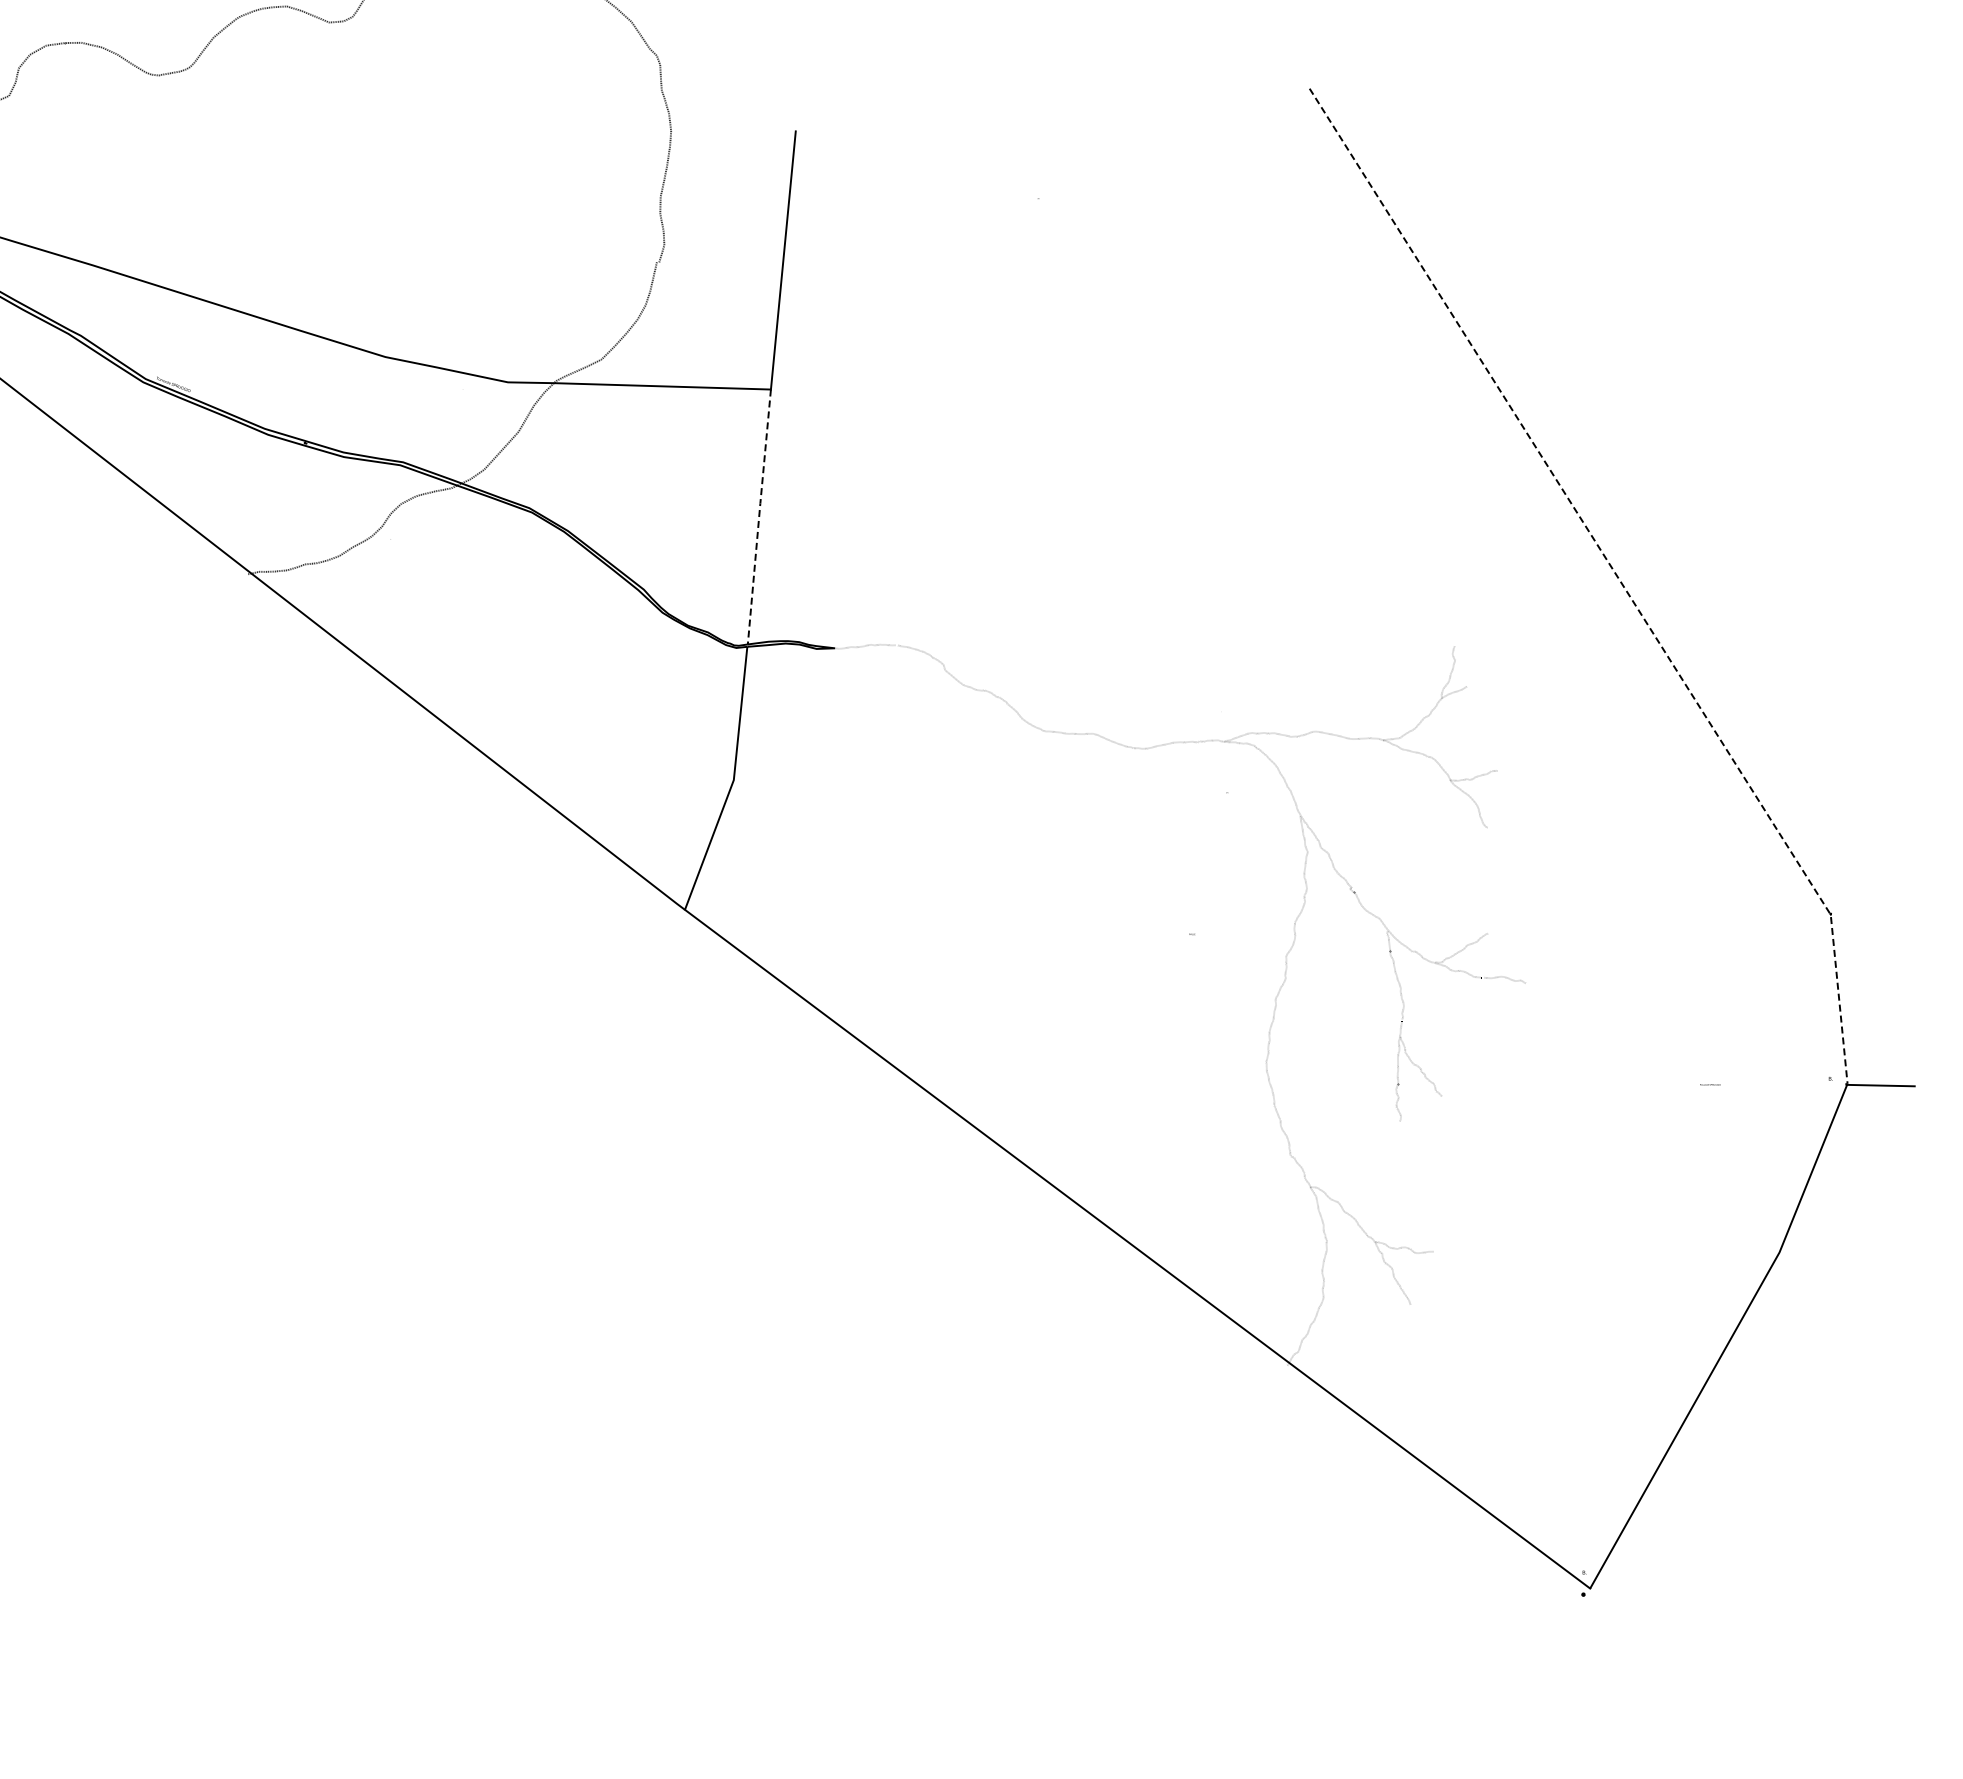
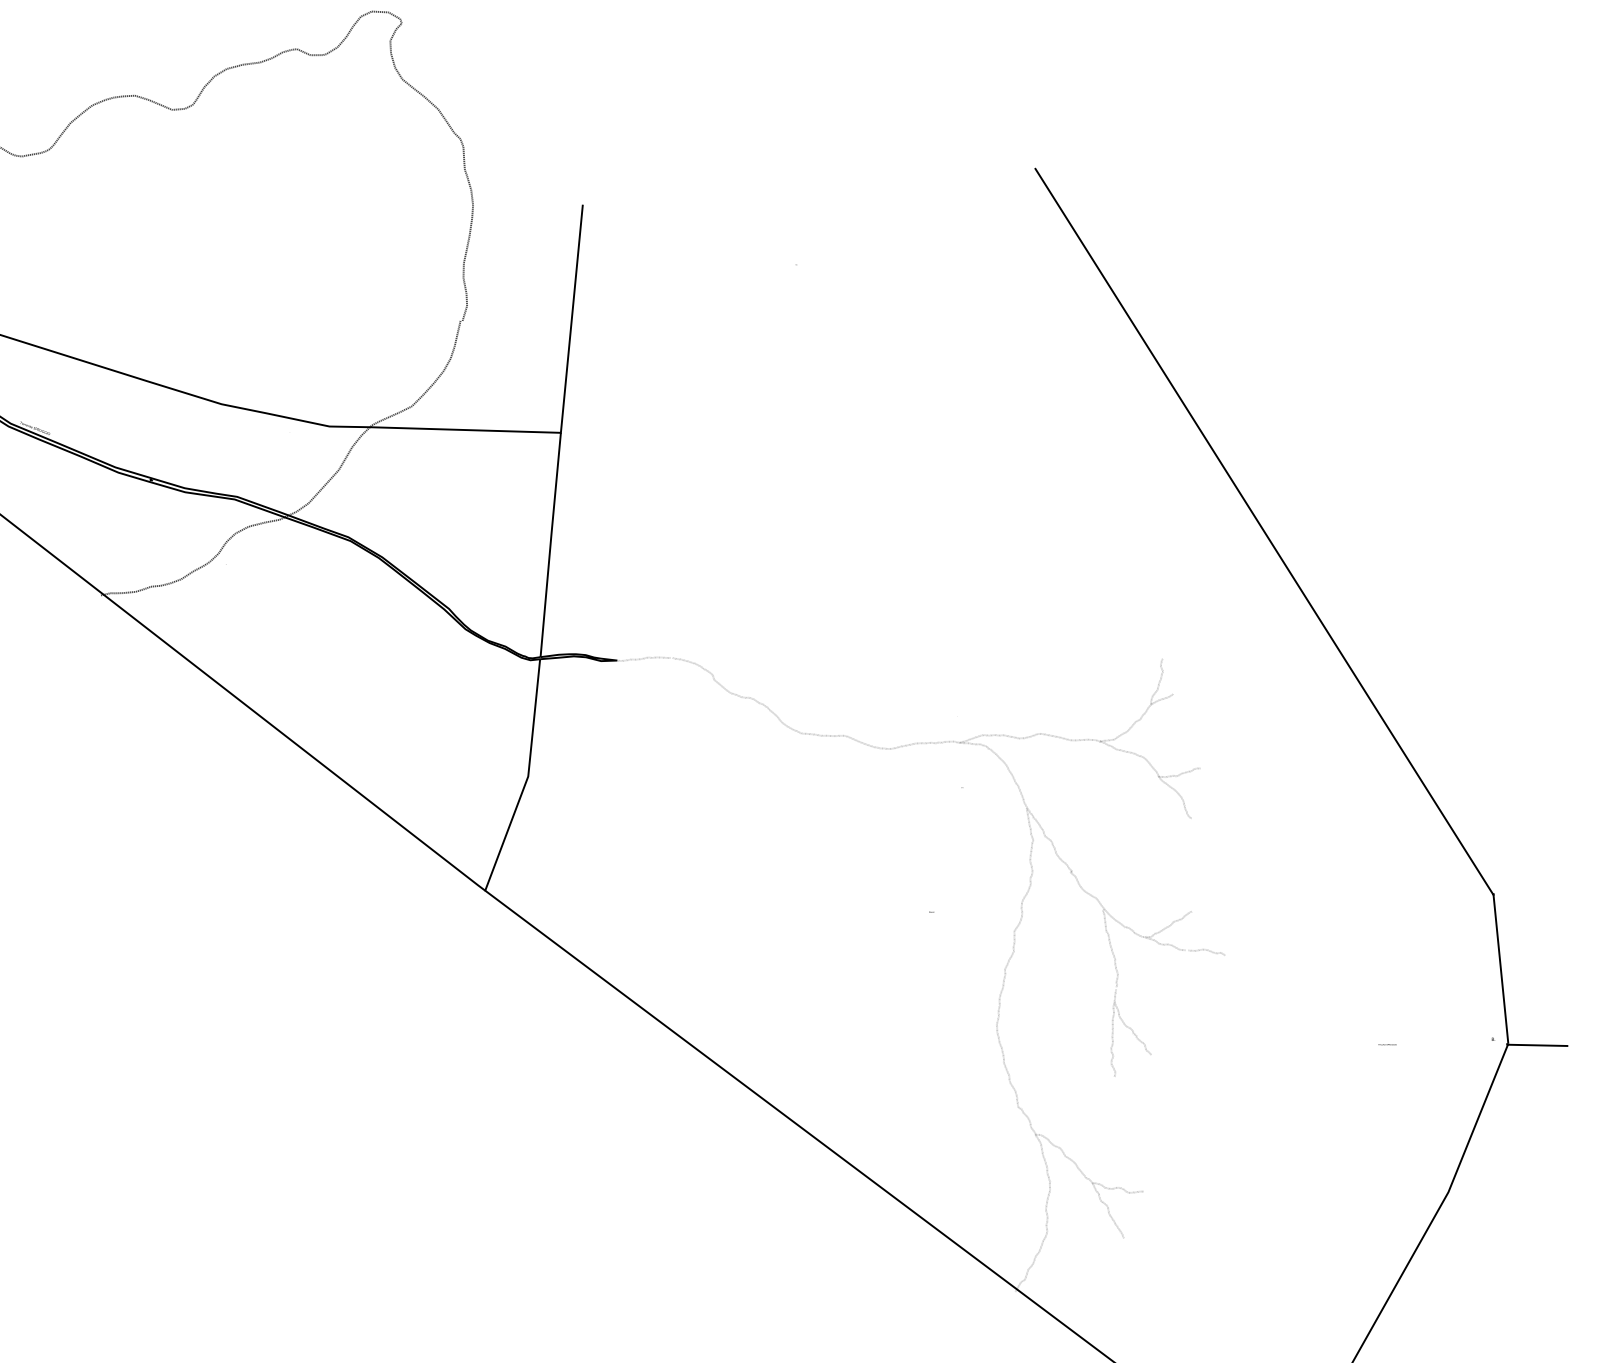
line: (759, 516) -> (550, 544), dashed -> solid
line: (1615, 574) -> (1304, 595), dashed -> solid

